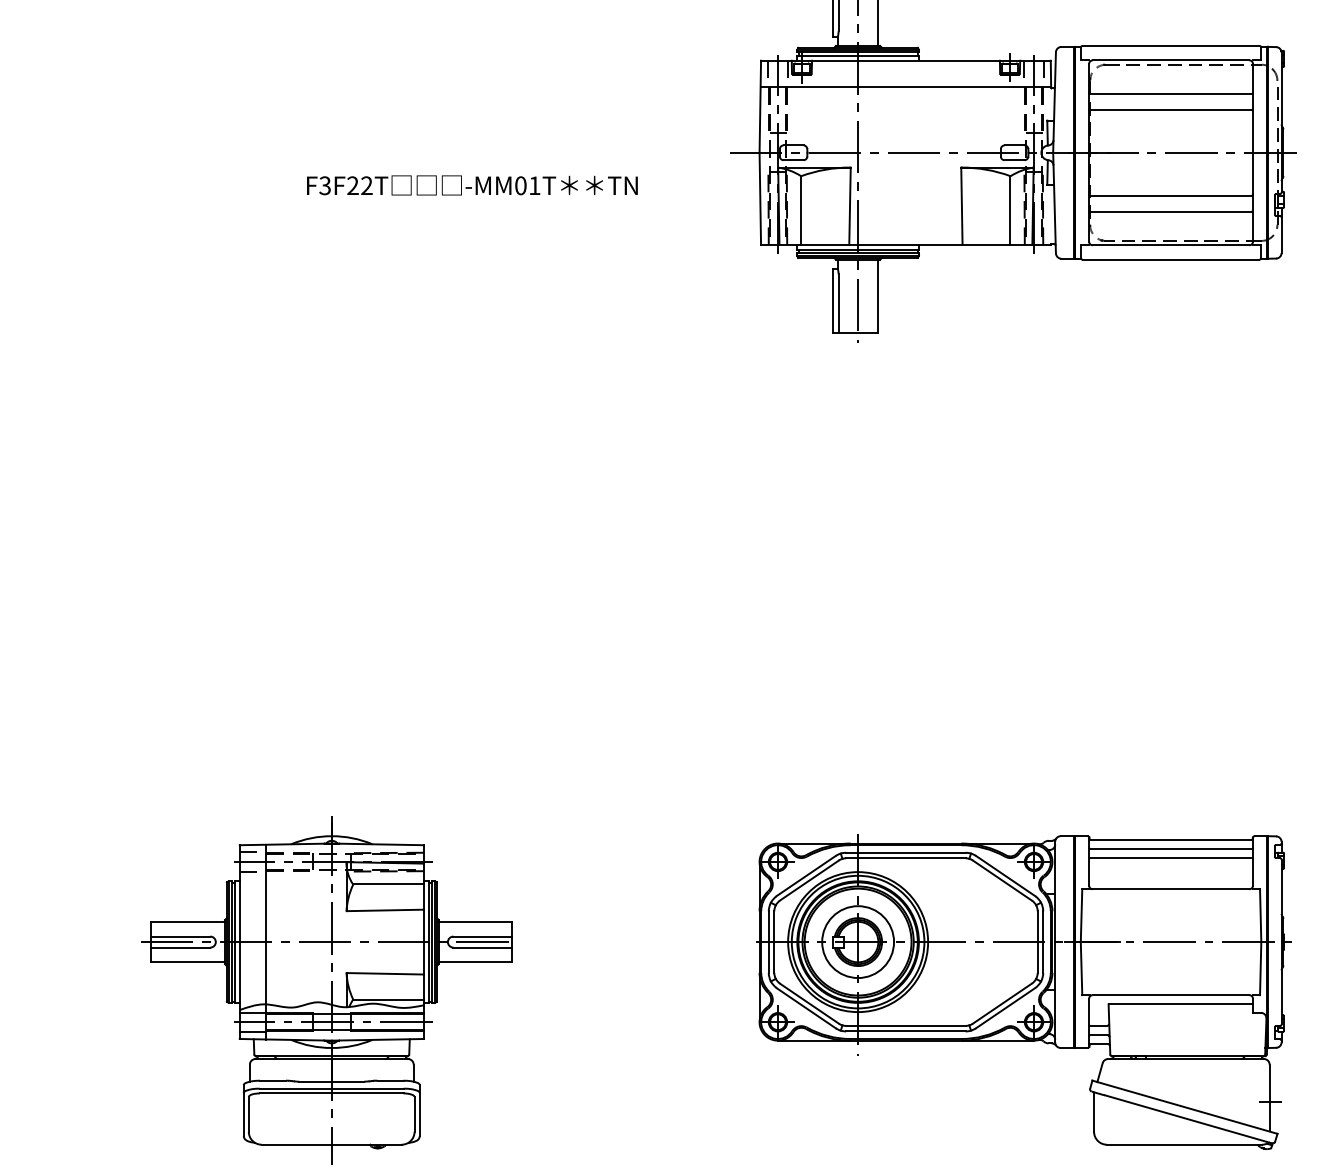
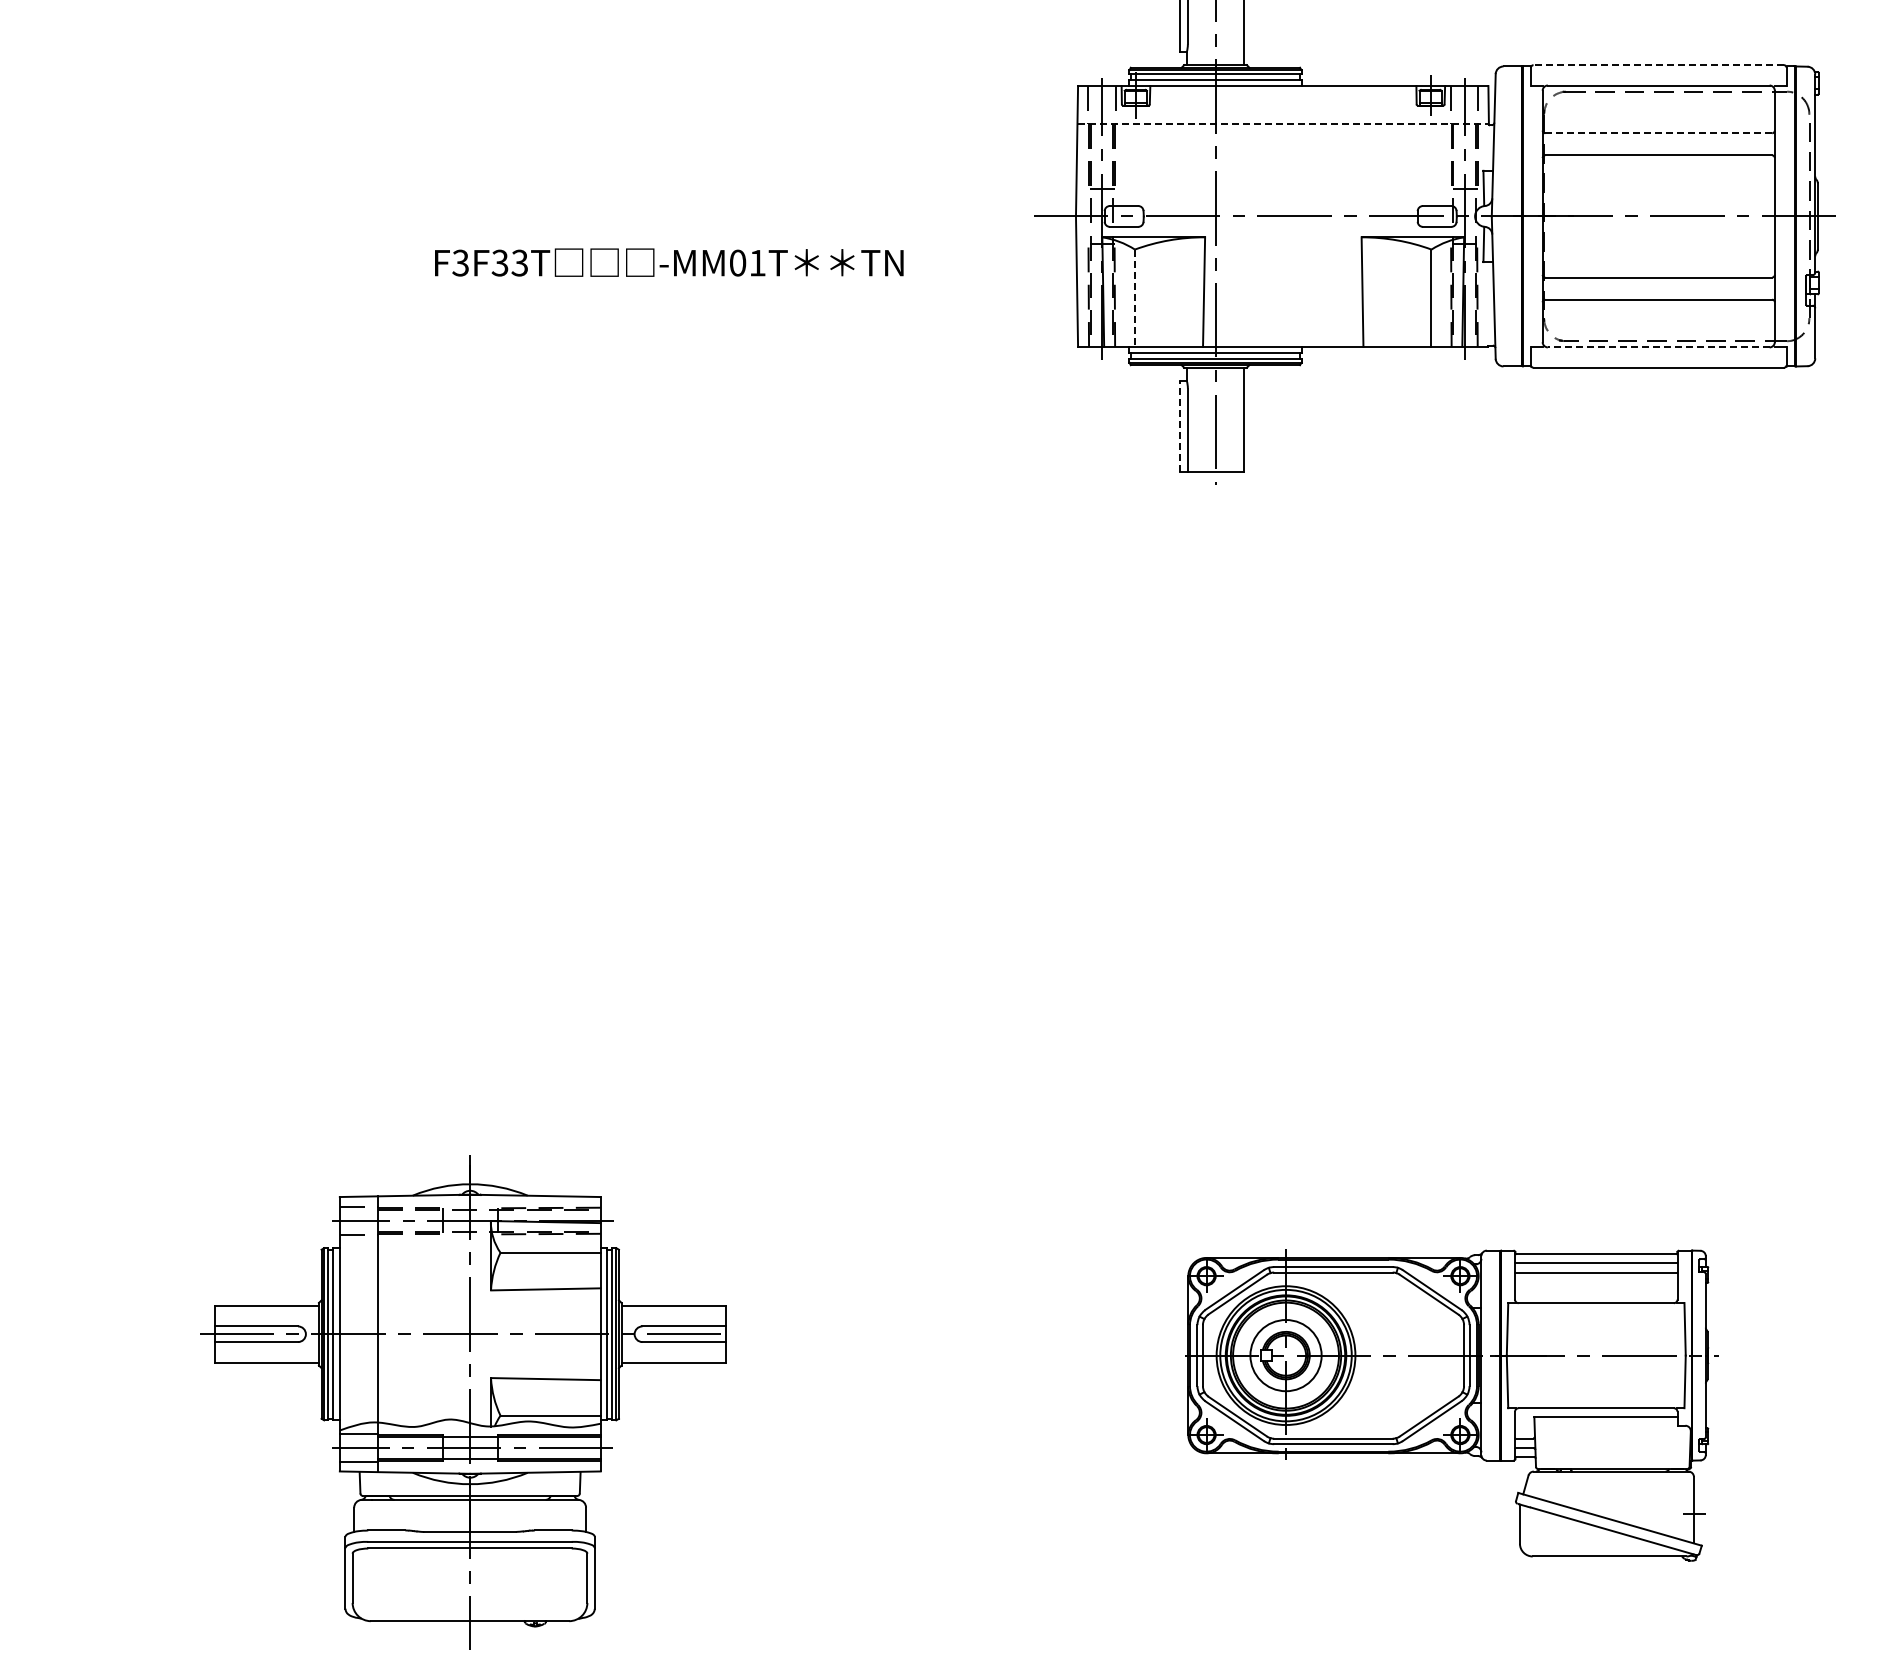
line: (1170, 46) -> (1658, 65), solid -> dashed
line: (906, 87) -> (1283, 123), solid -> dashed
line: (1171, 94) -> (1659, 133), solid -> dashed
text: (359, 186) -> (509, 263), F3F22T -> F3F33T
line: (801, 210) -> (1135, 298), solid -> dashed
line: (1170, 245) -> (1658, 347), solid -> dashed
line: (833, 301) -> (1180, 426), solid -> dashed
part: (1024, 992) -> (1450, 1405), size x0.7

